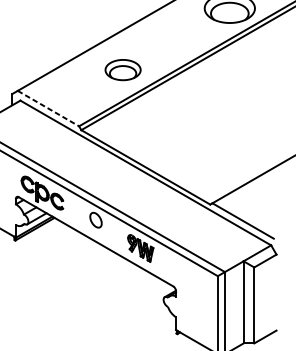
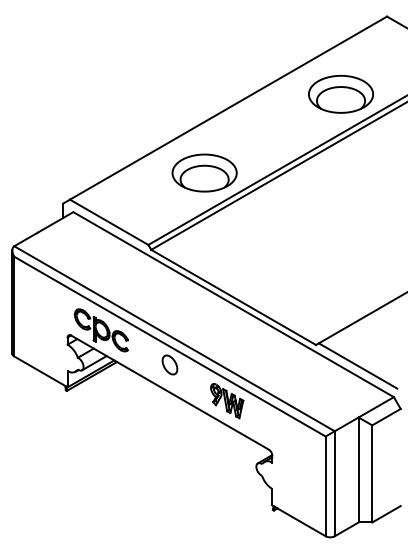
part: (123, 69) -> (204, 172), size x1.43
line: (48, 108) -> (109, 222), dashed -> solid

